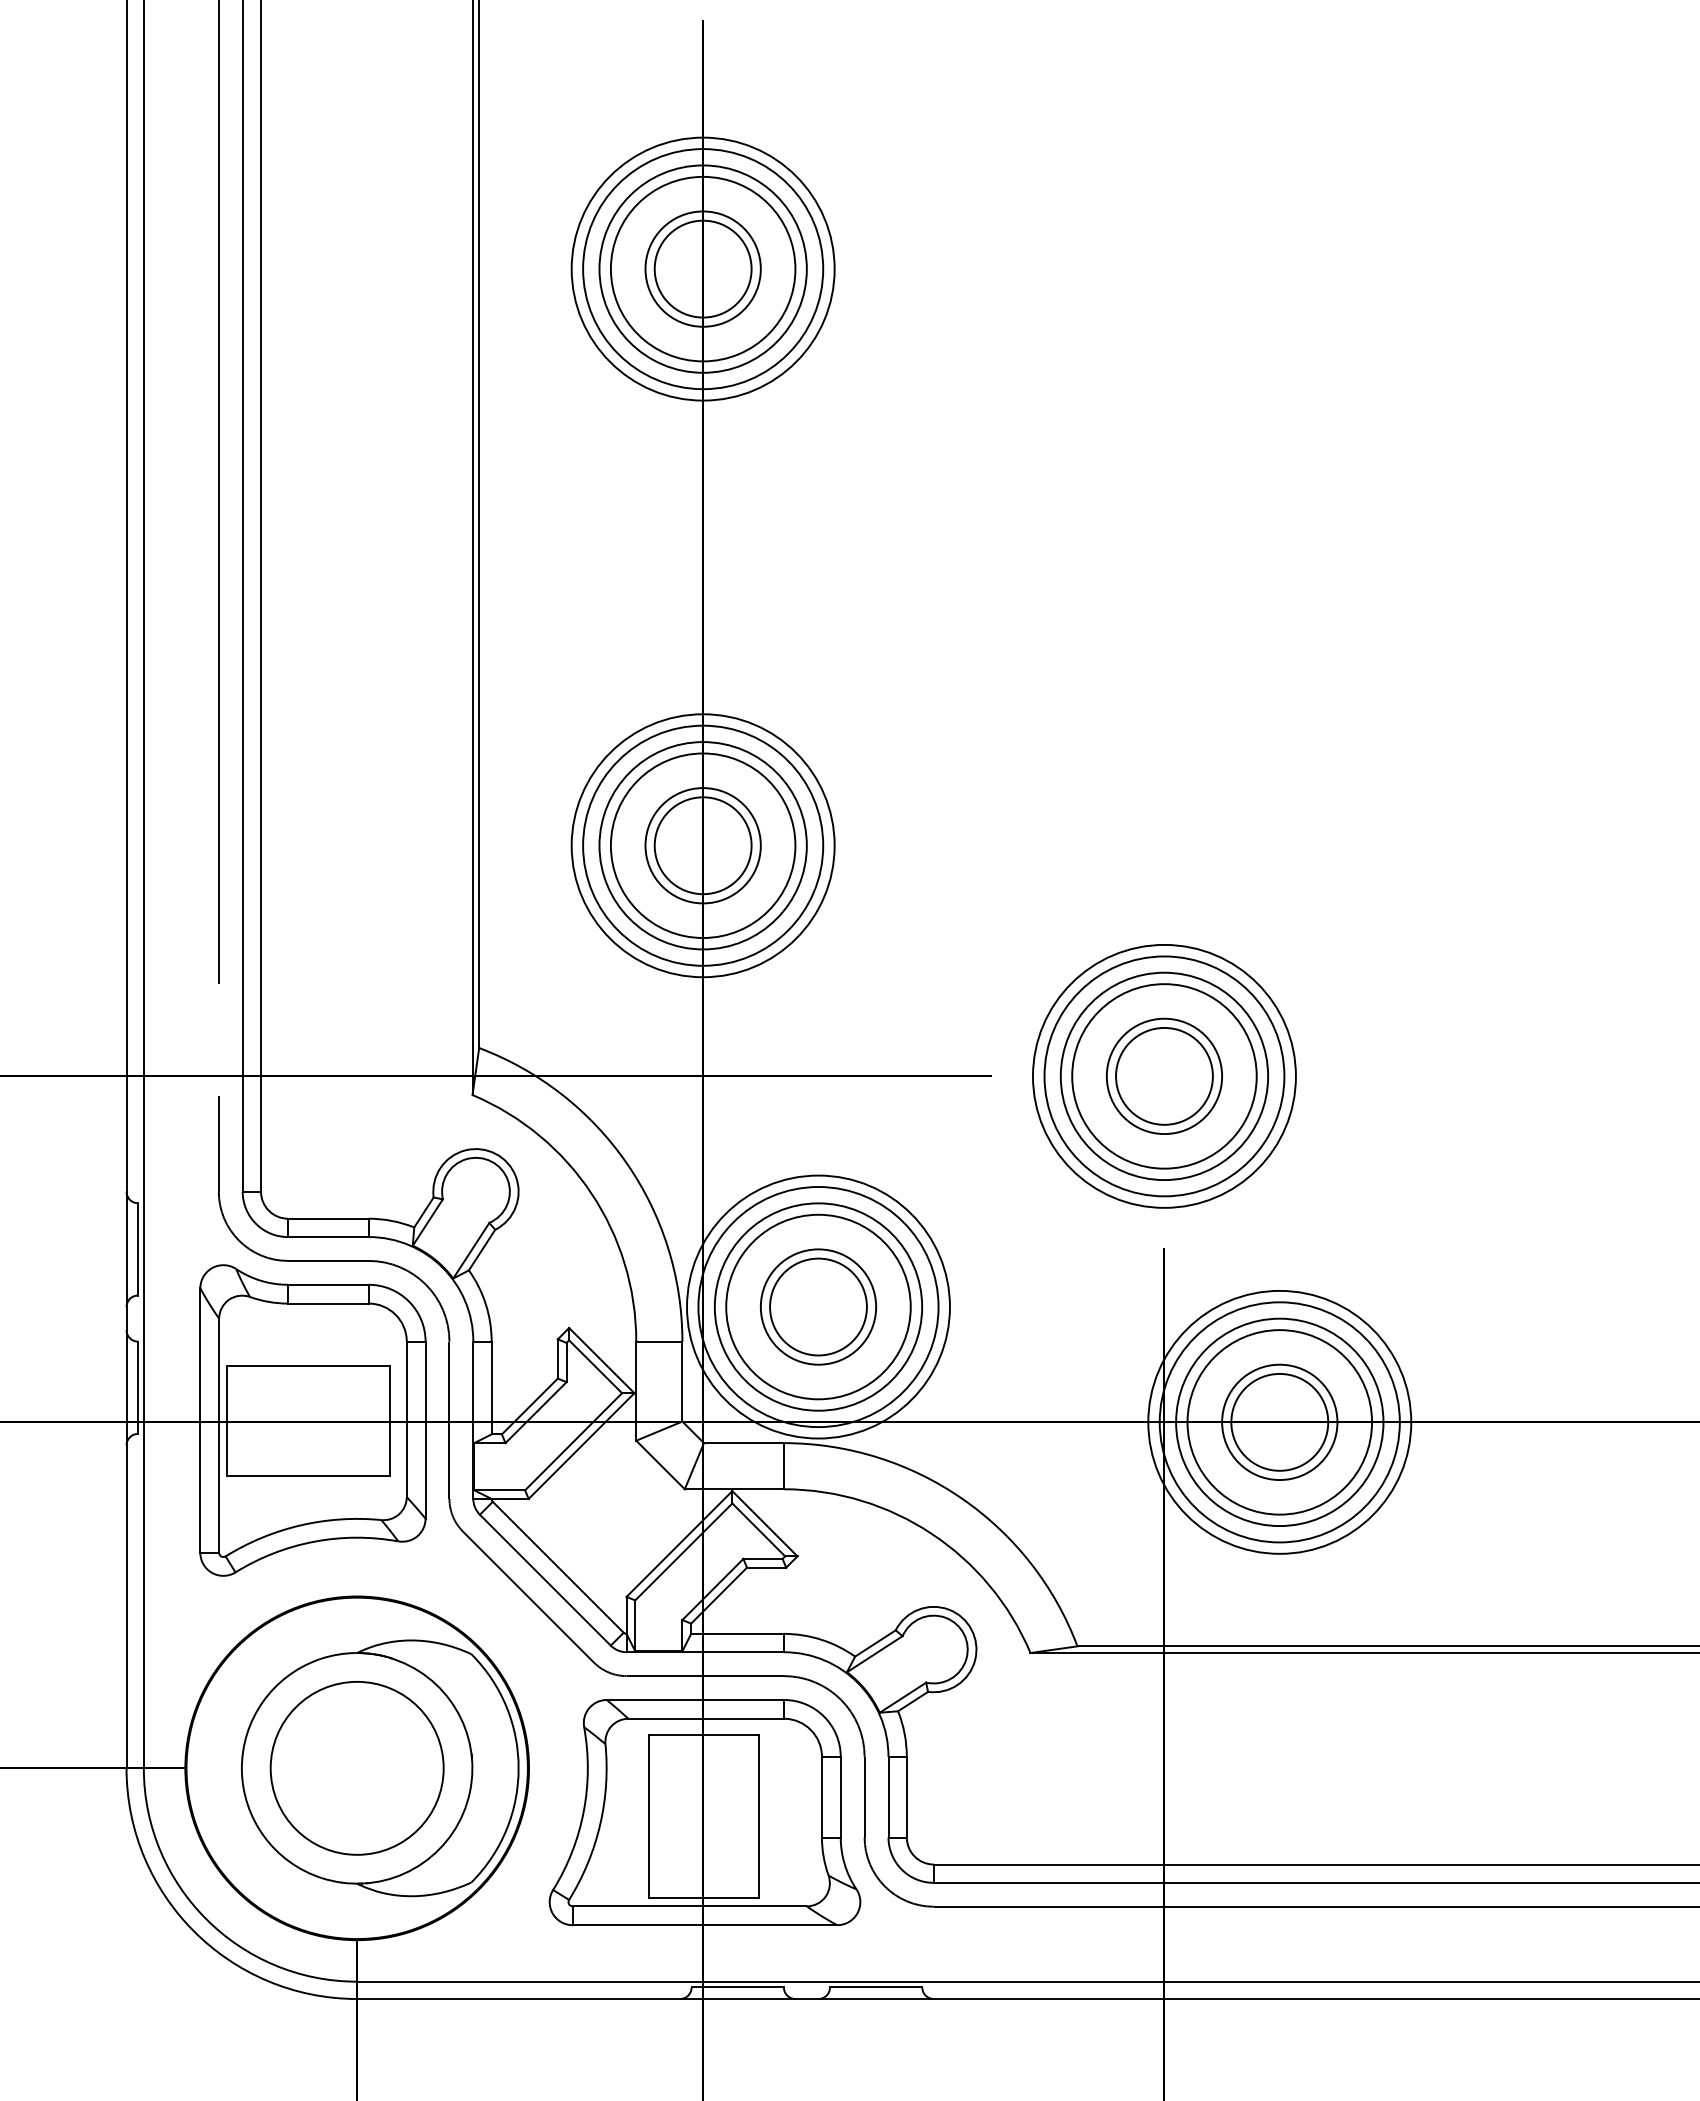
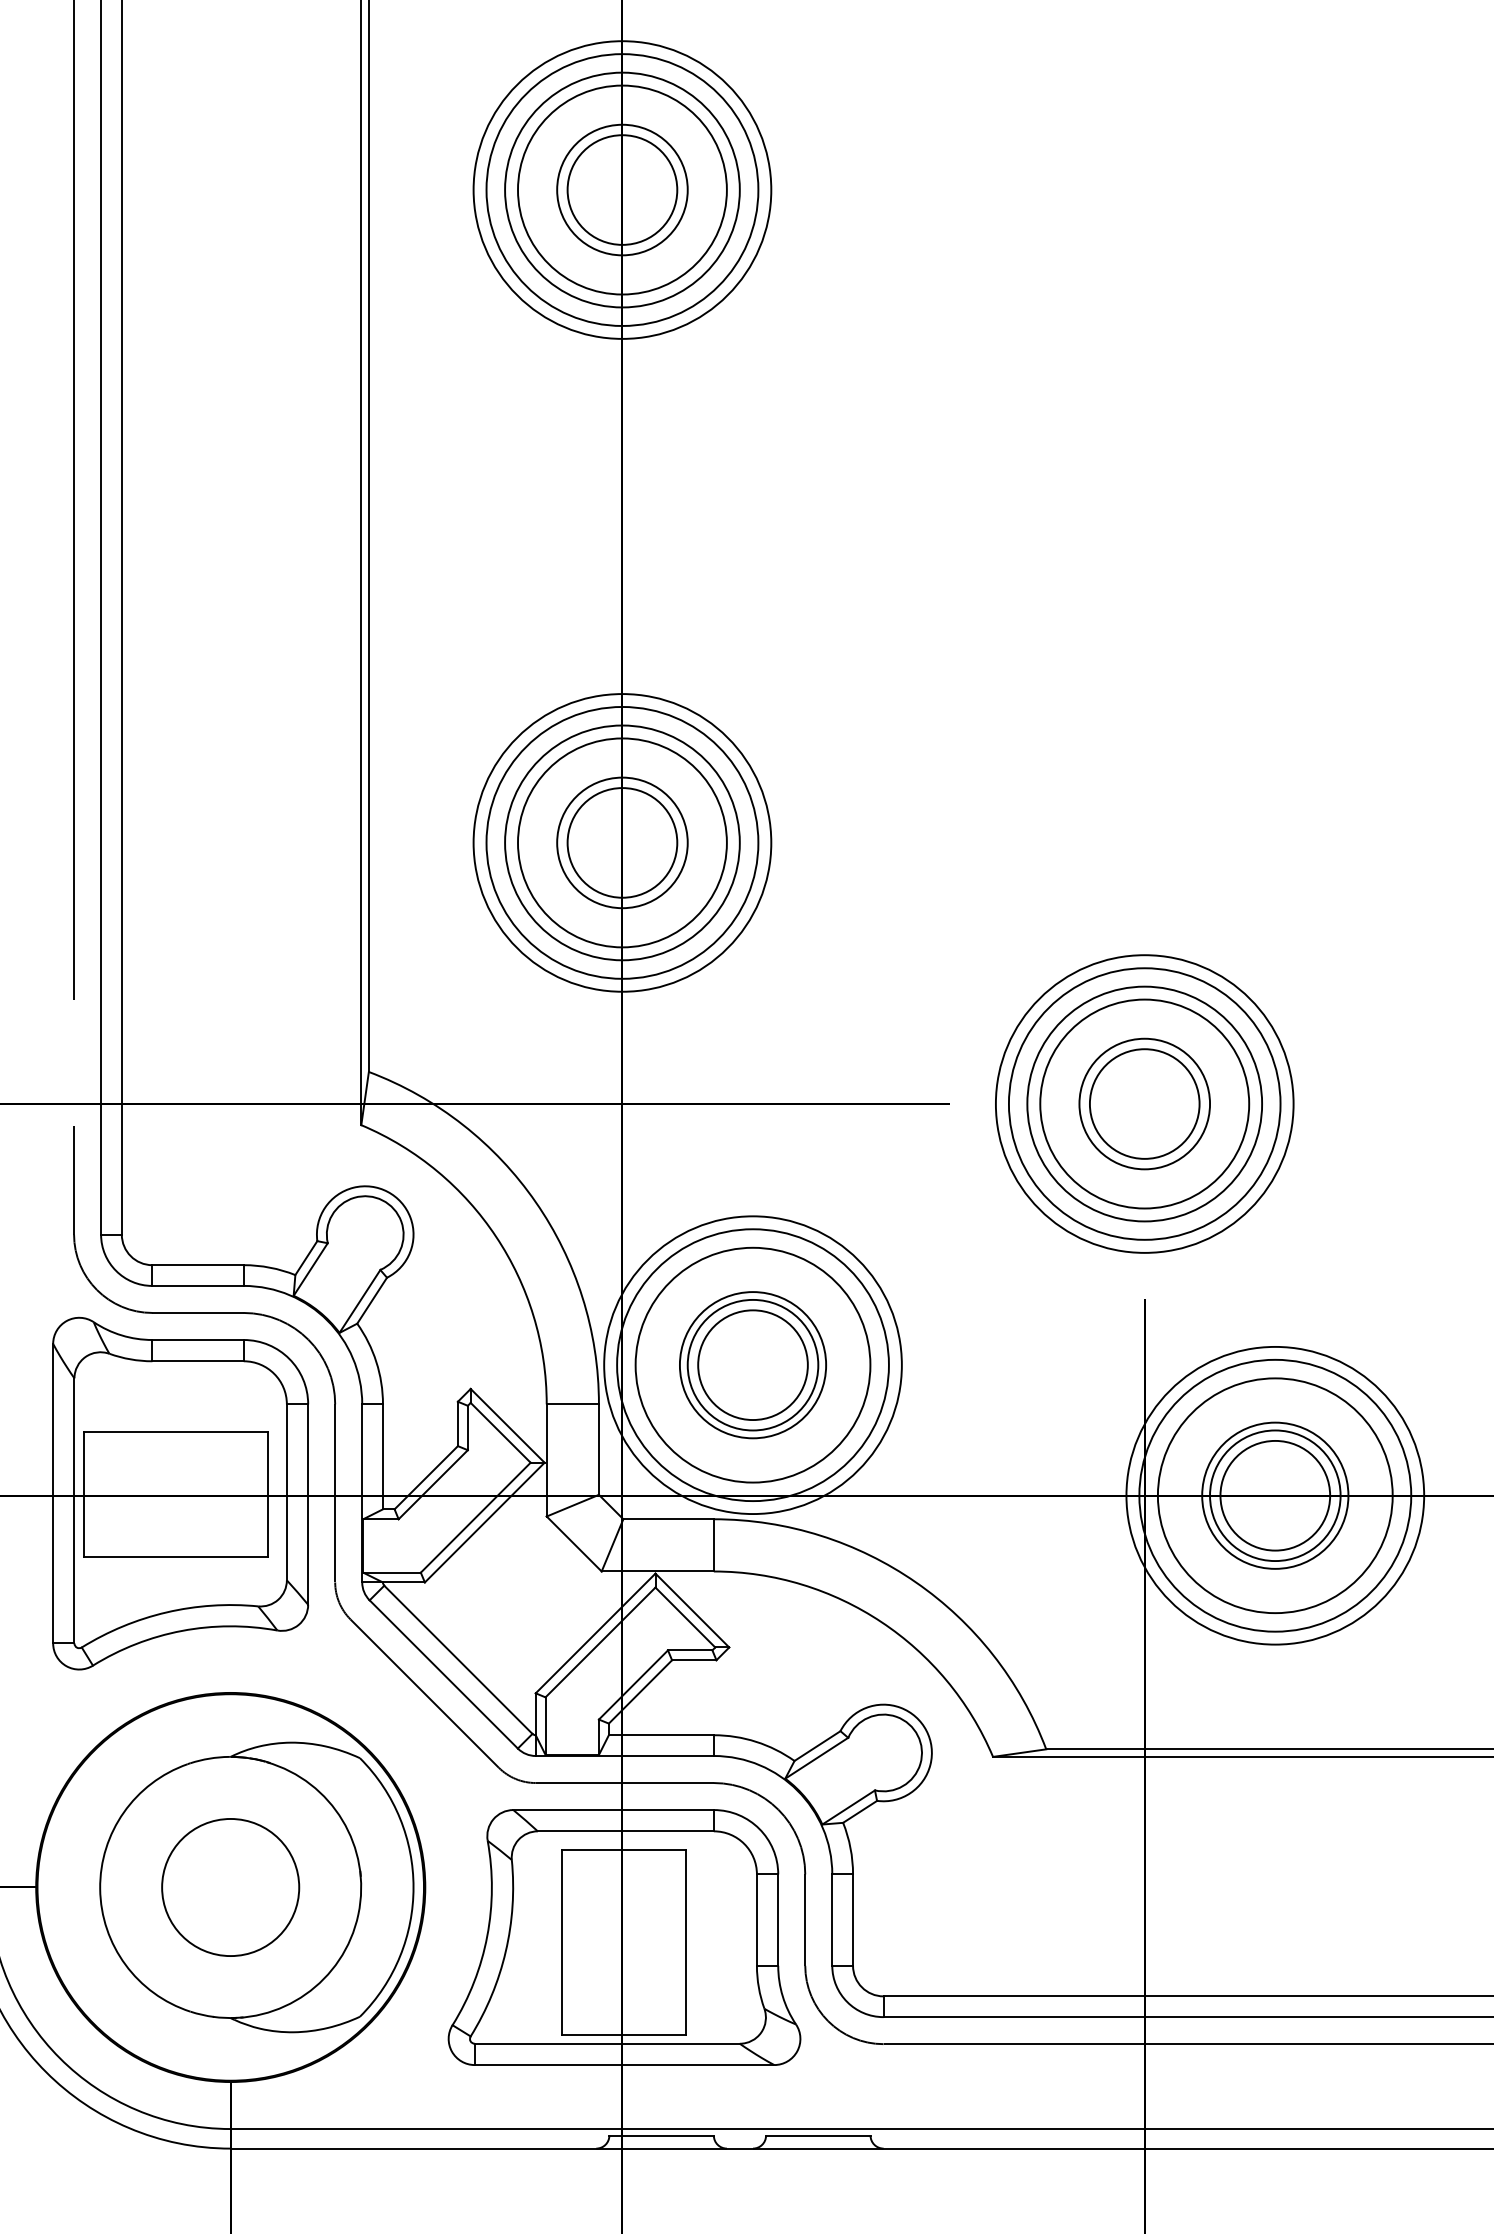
circle: (818, 1306) -> (753, 1364), size x0.7
circle: (1279, 1422) -> (1274, 1495), size x0.7
circle: (356, 1768) -> (229, 1887), size x0.7

